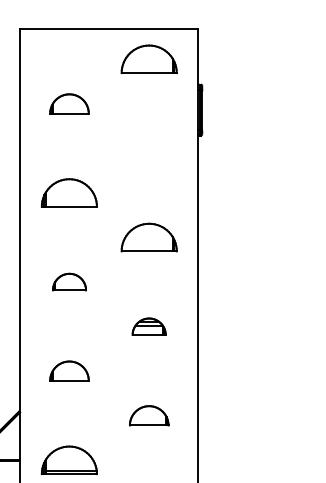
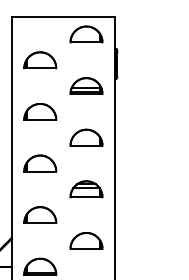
part: (69, 104) -> (40, 60), size x1.43
part: (149, 147) -> (86, 85), added
part: (69, 282) -> (40, 163), size x1.67
part: (149, 326) -> (86, 189), size x1.67
part: (69, 370) -> (40, 214), size x1.43
part: (149, 415) -> (86, 240), size x1.43

